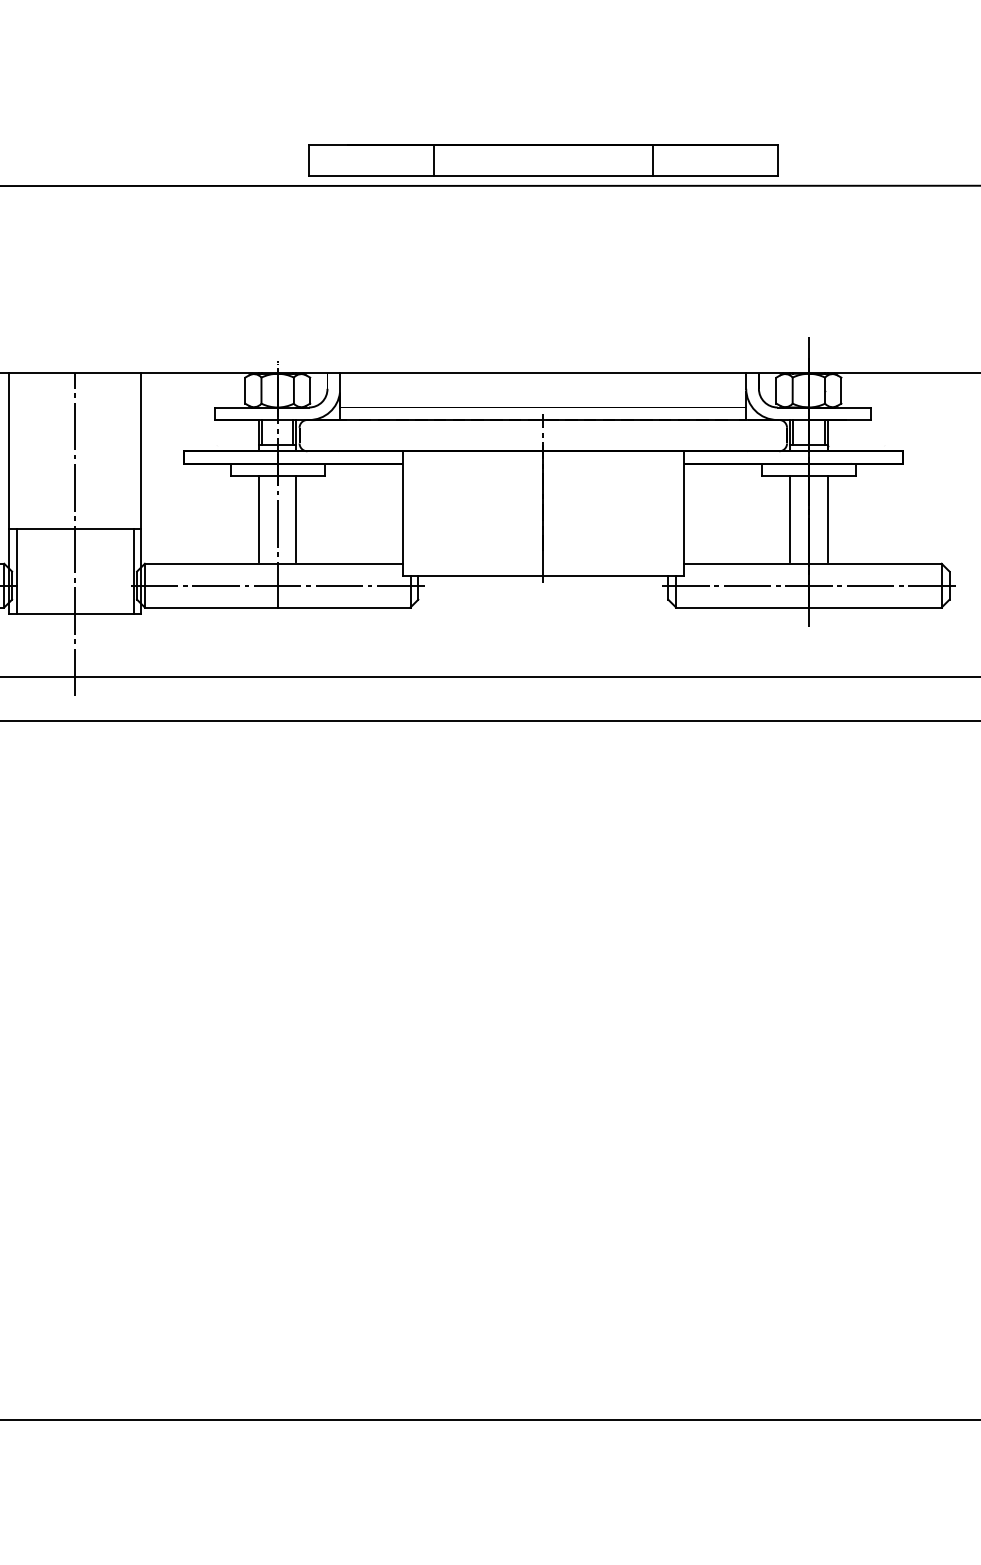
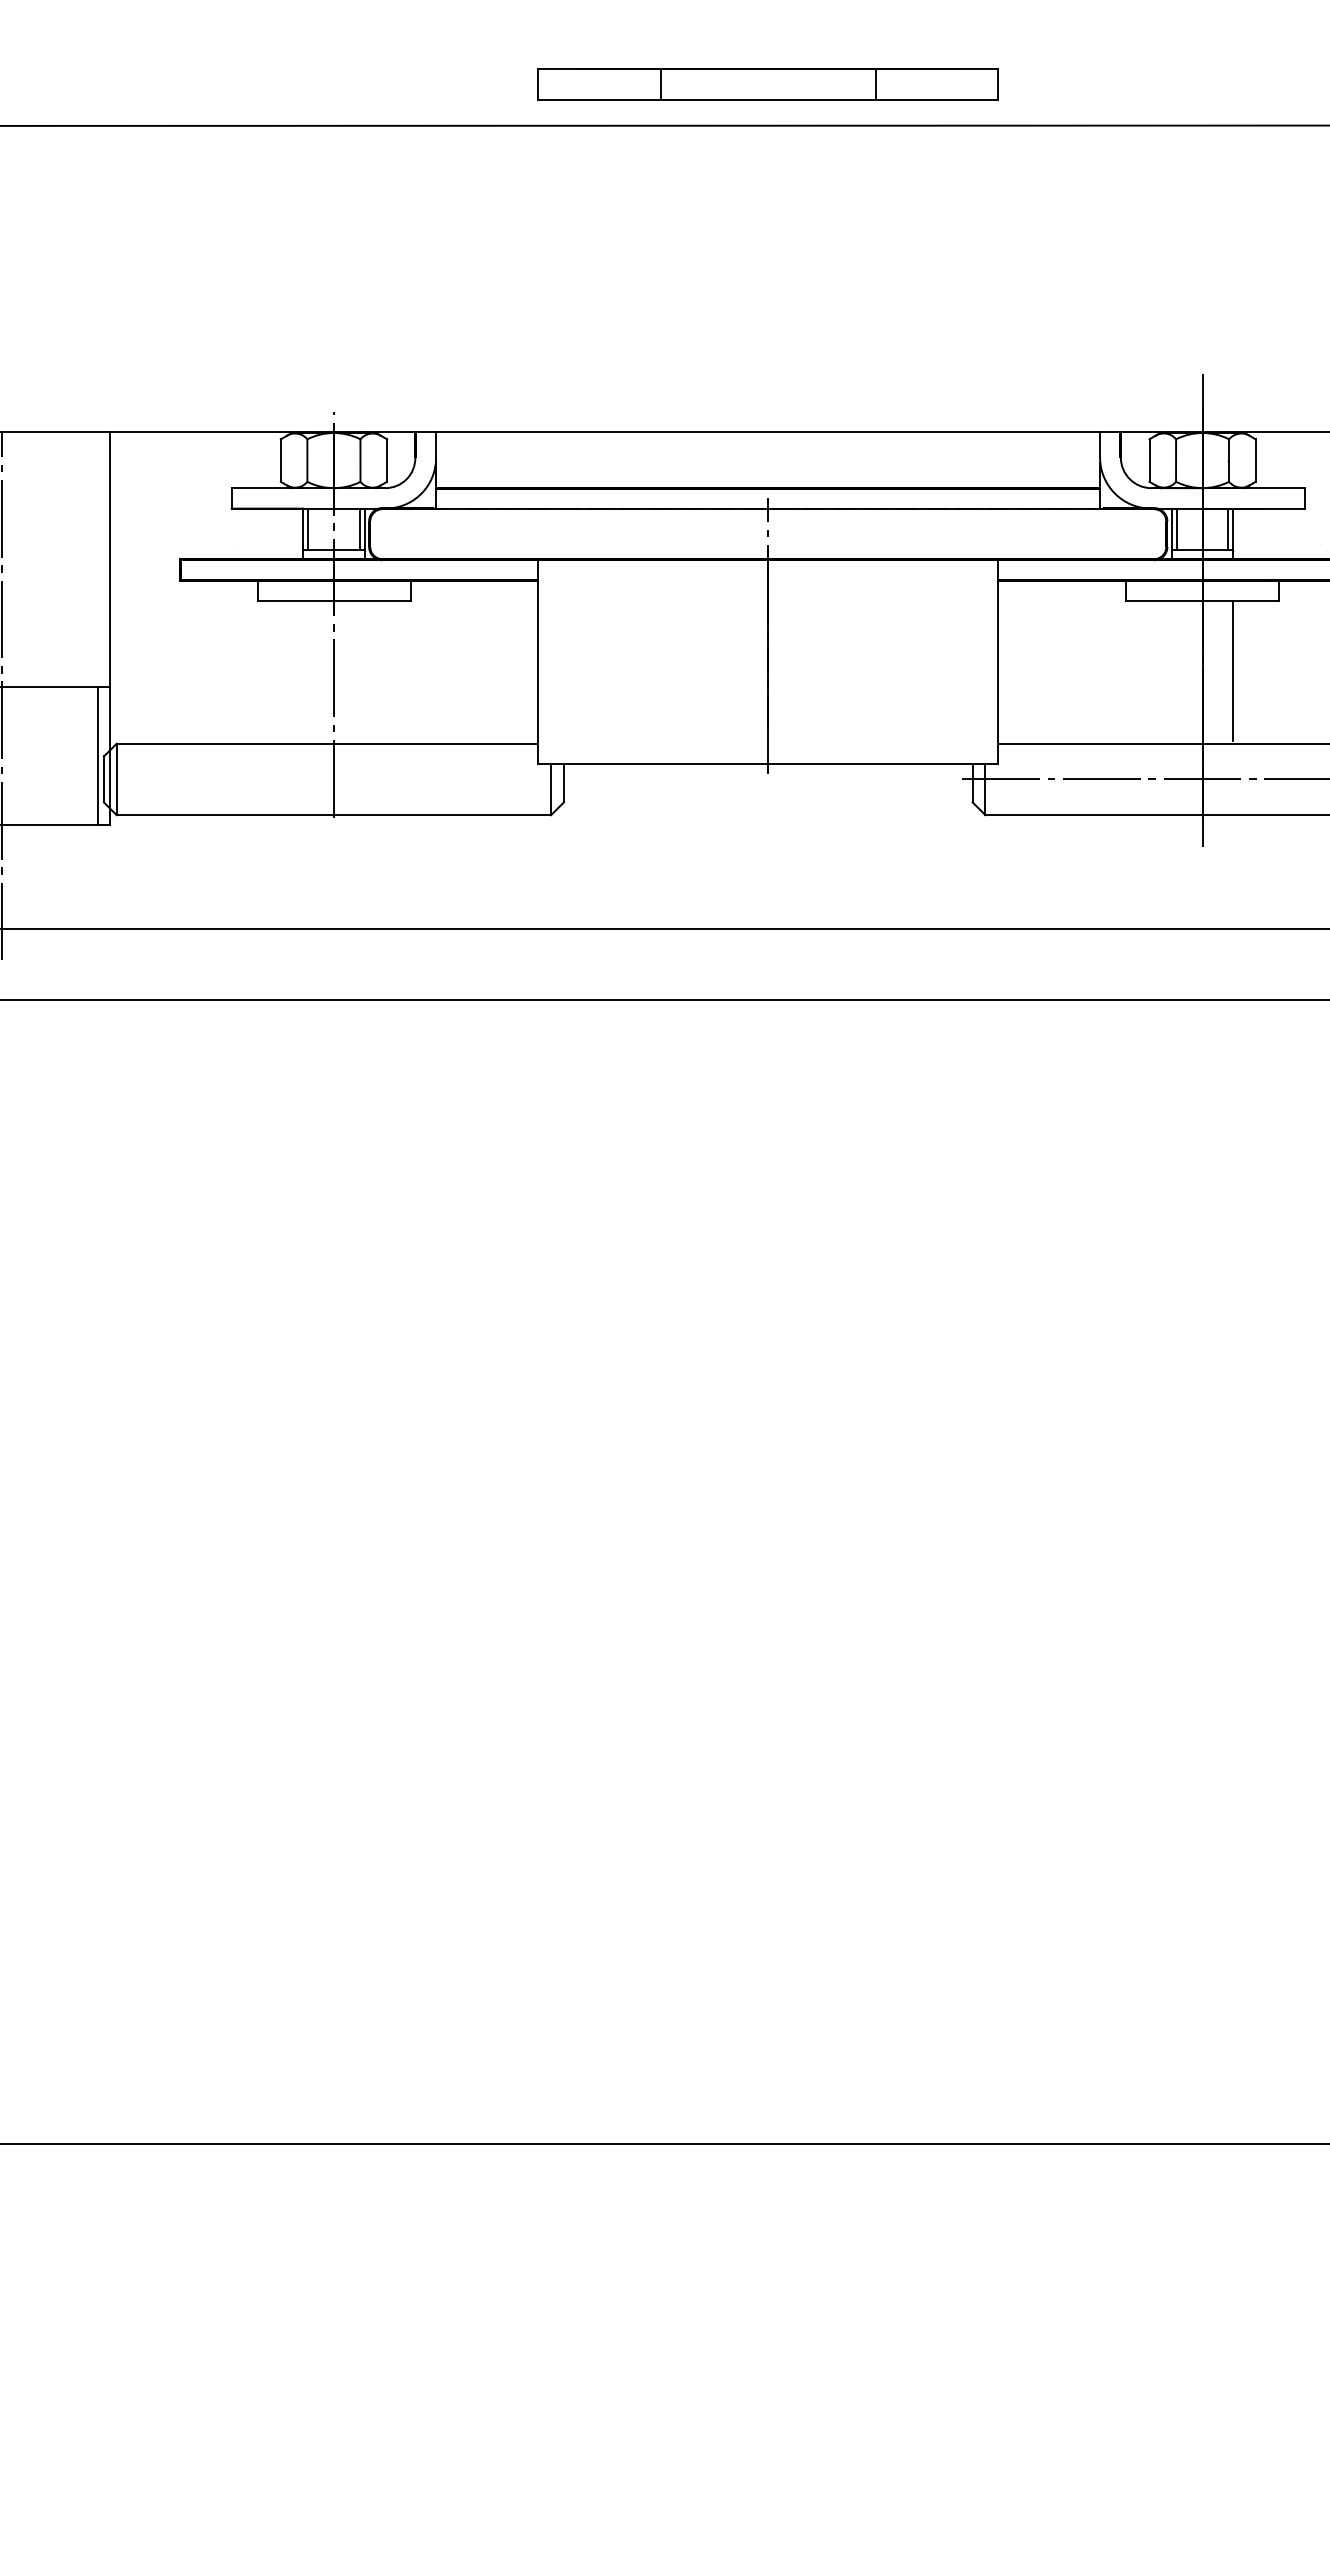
part: (543, 160) -> (768, 84), size x0.6
line: (258, 519) -> (302, 671), removed
line: (296, 519) -> (364, 671), removed
line: (790, 519) -> (1172, 671), removed
line: (277, 585) -> (333, 779), removed

